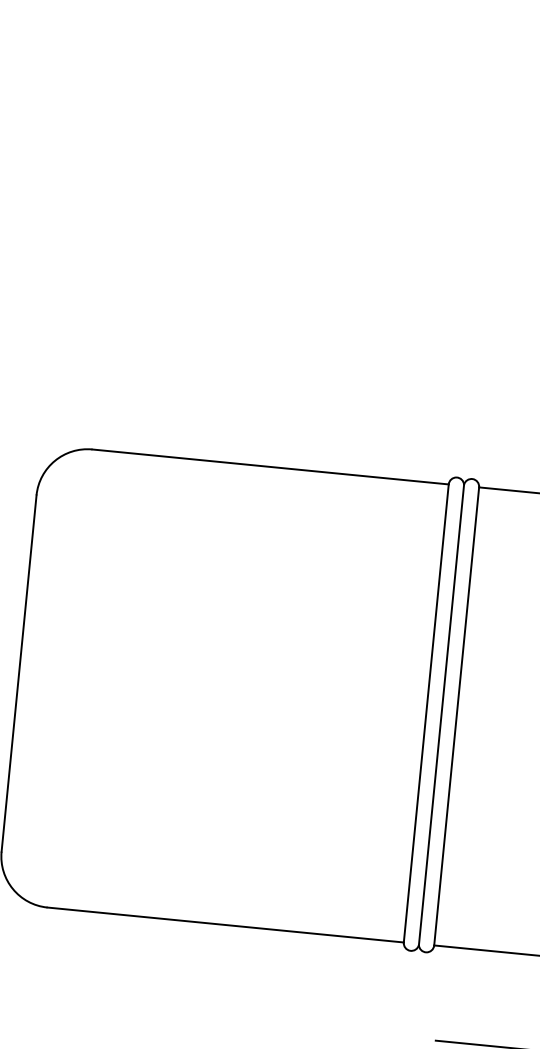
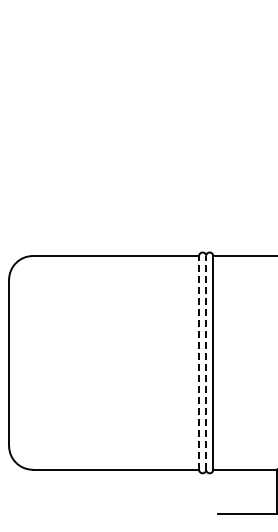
line: (427, 712) -> (199, 362), solid -> dashed
line: (442, 714) -> (206, 362), solid -> dashed

